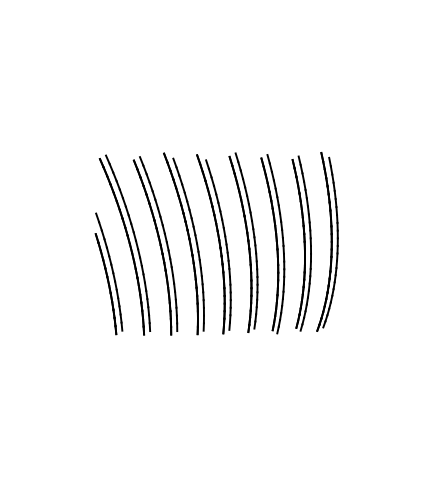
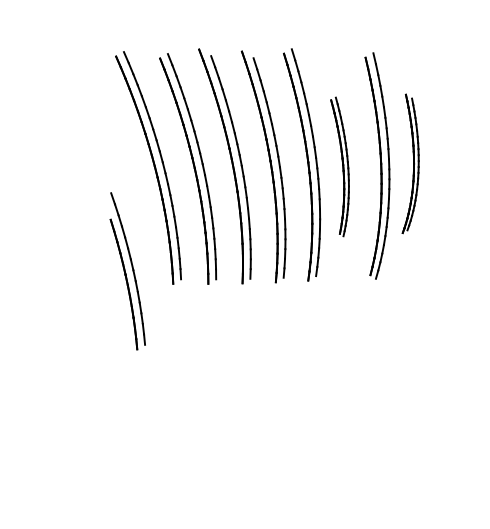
part: (327, 241) -> (410, 163), size x0.6
part: (272, 244) -> (339, 167), size x0.6
part: (108, 273) -> (127, 270), moved

